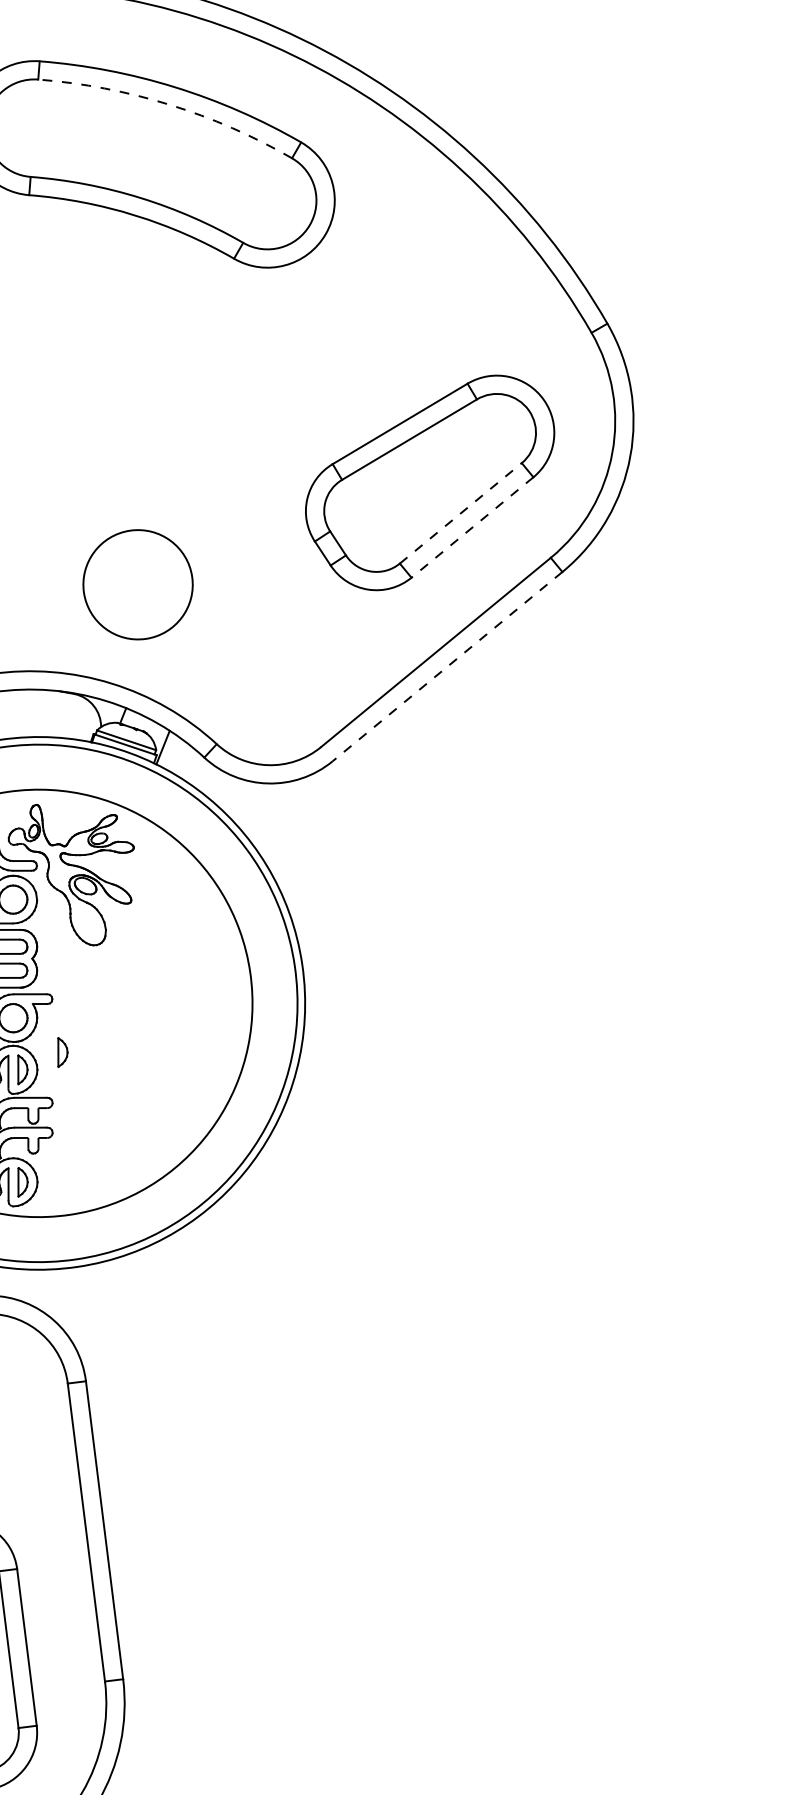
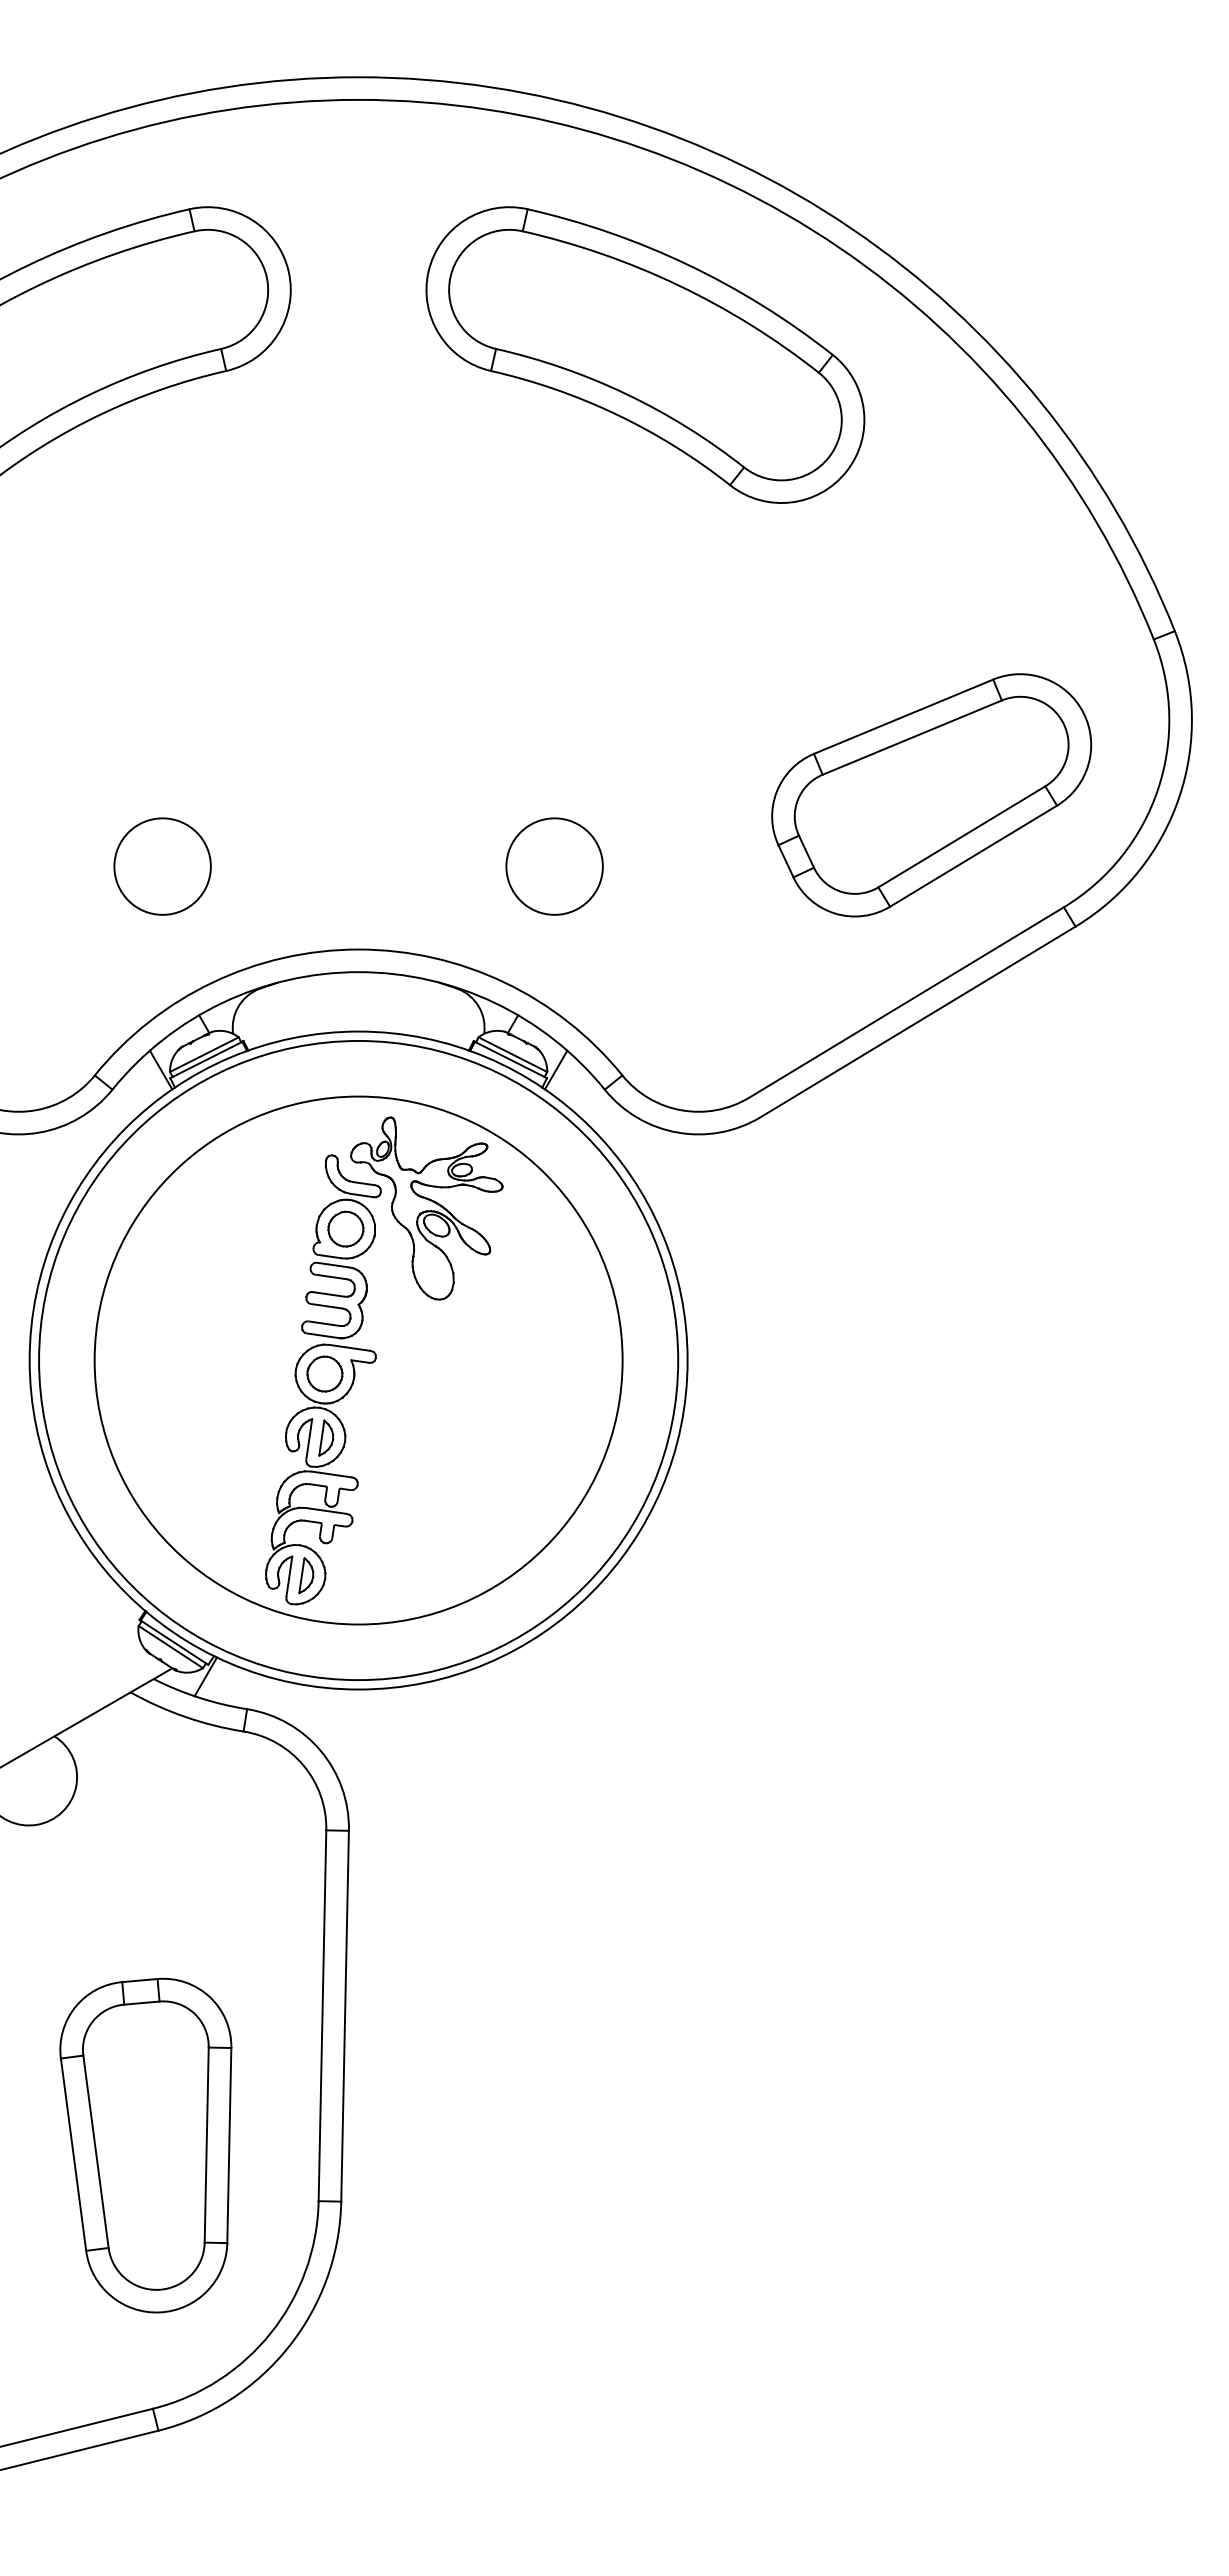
arc: (169, 104) -> (678, 285), dashed -> solid
line: (460, 513) -> (961, 836), dashed -> solid
line: (472, 527) -> (973, 856), dashed -> solid
circle: (137, 584) -> (554, 866), size x0.71
line: (447, 666) -> (918, 1021), dashed -> solid
part: (62, 1051) -> (378, 1423), removed

